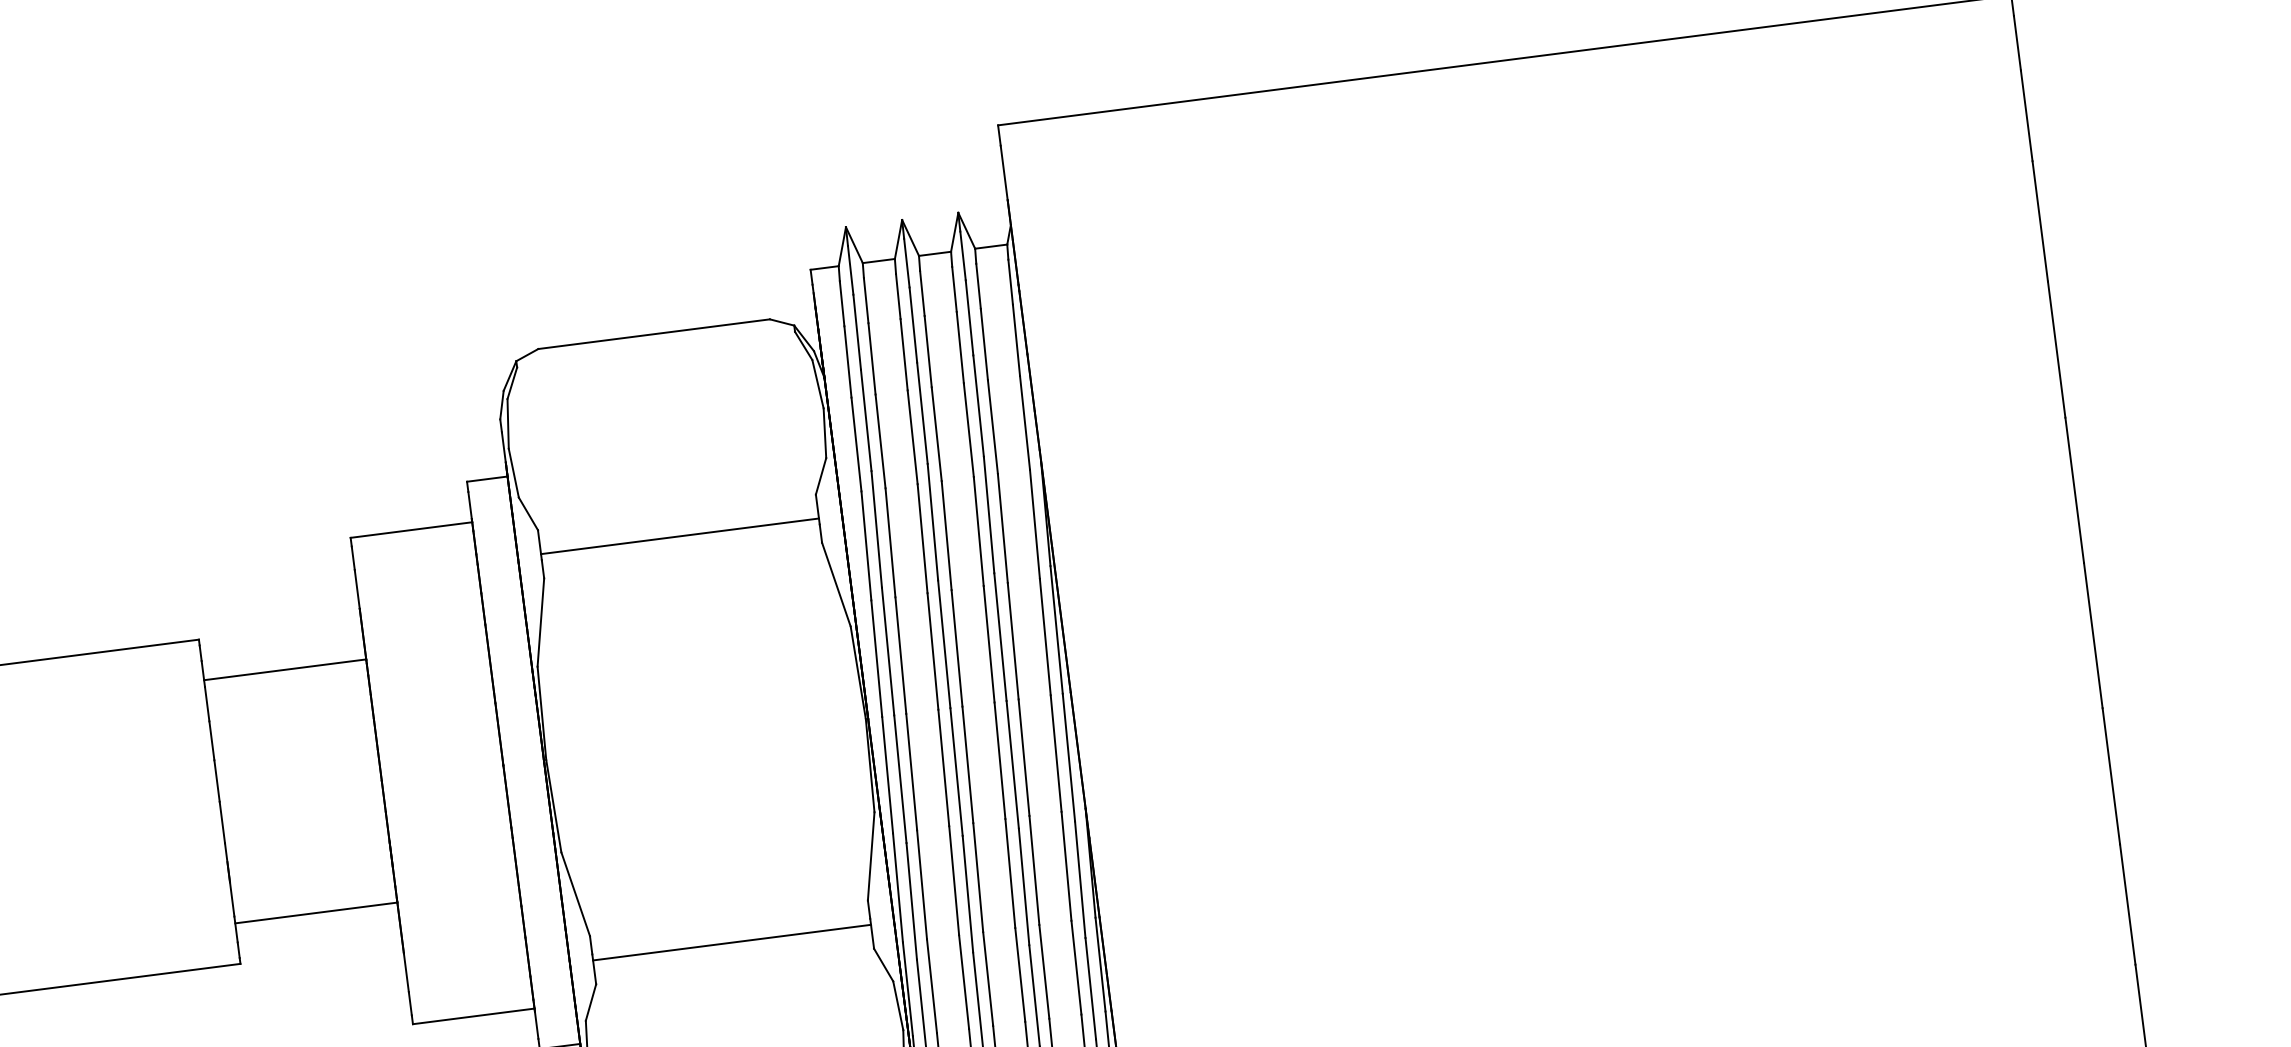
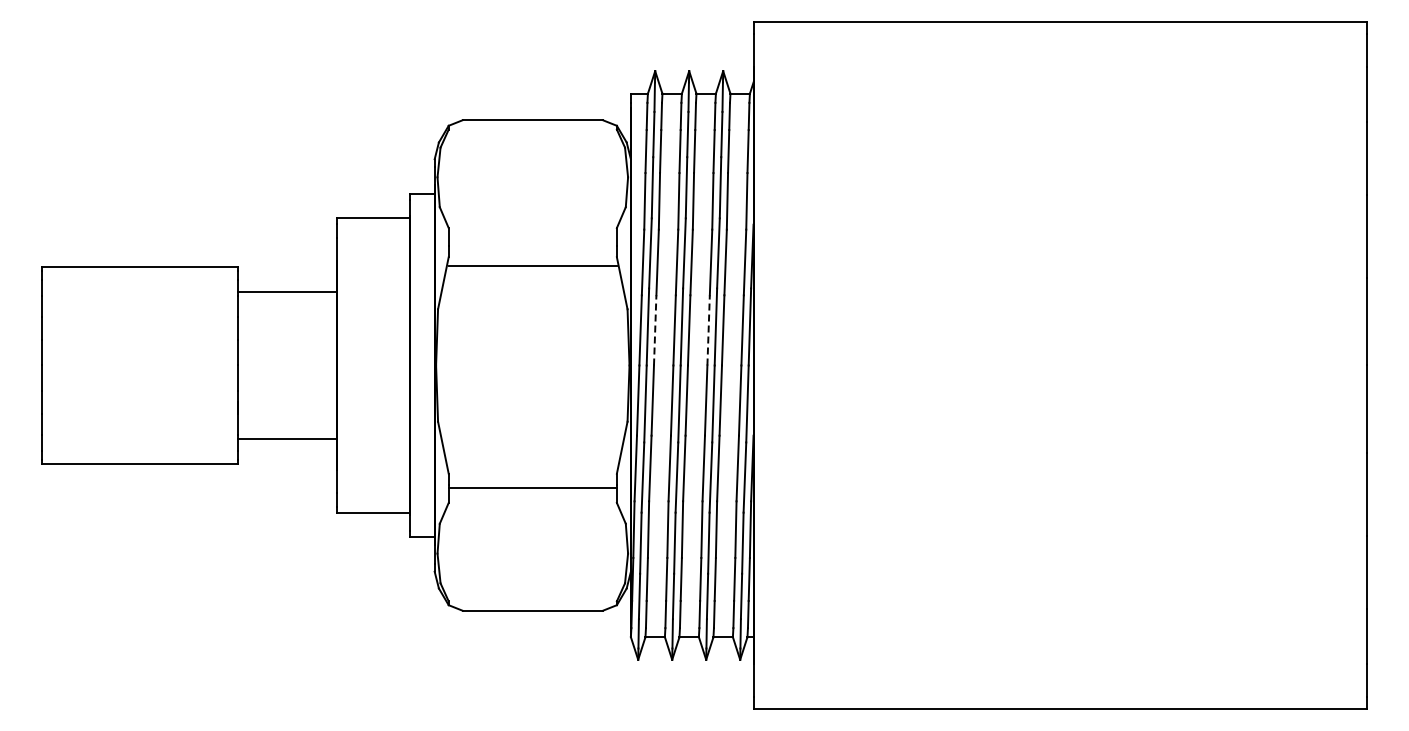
line: (679, 536) -> (532, 265), moved
line: (988, 642) -> (708, 329), solid -> dashed
line: (901, 654) -> (655, 329), solid -> dashed

